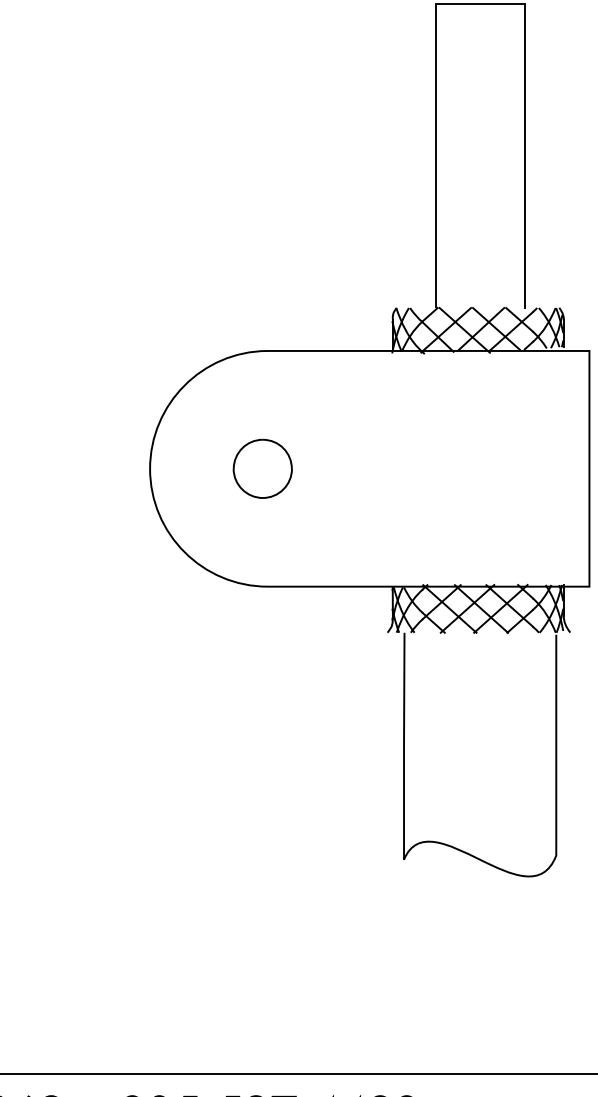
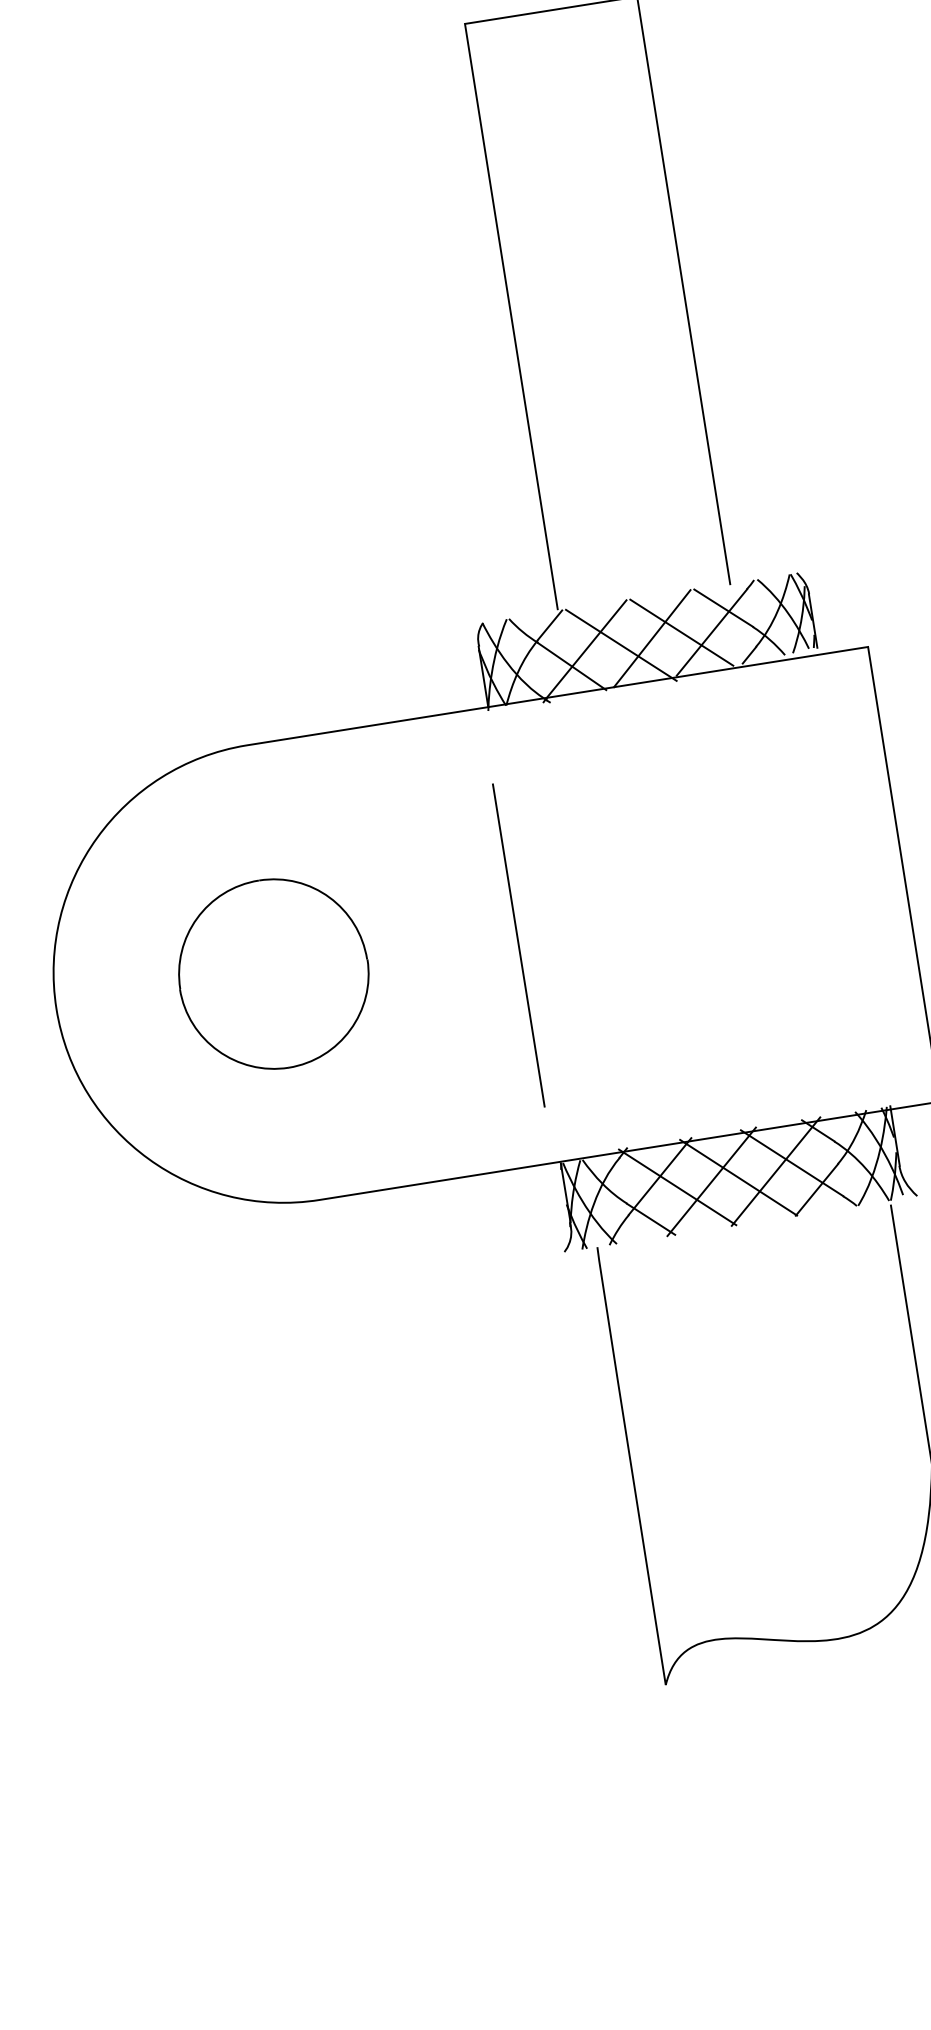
part: (262, 468) -> (273, 973), size x1.67
line: (388, 473) -> (517, 944), added

